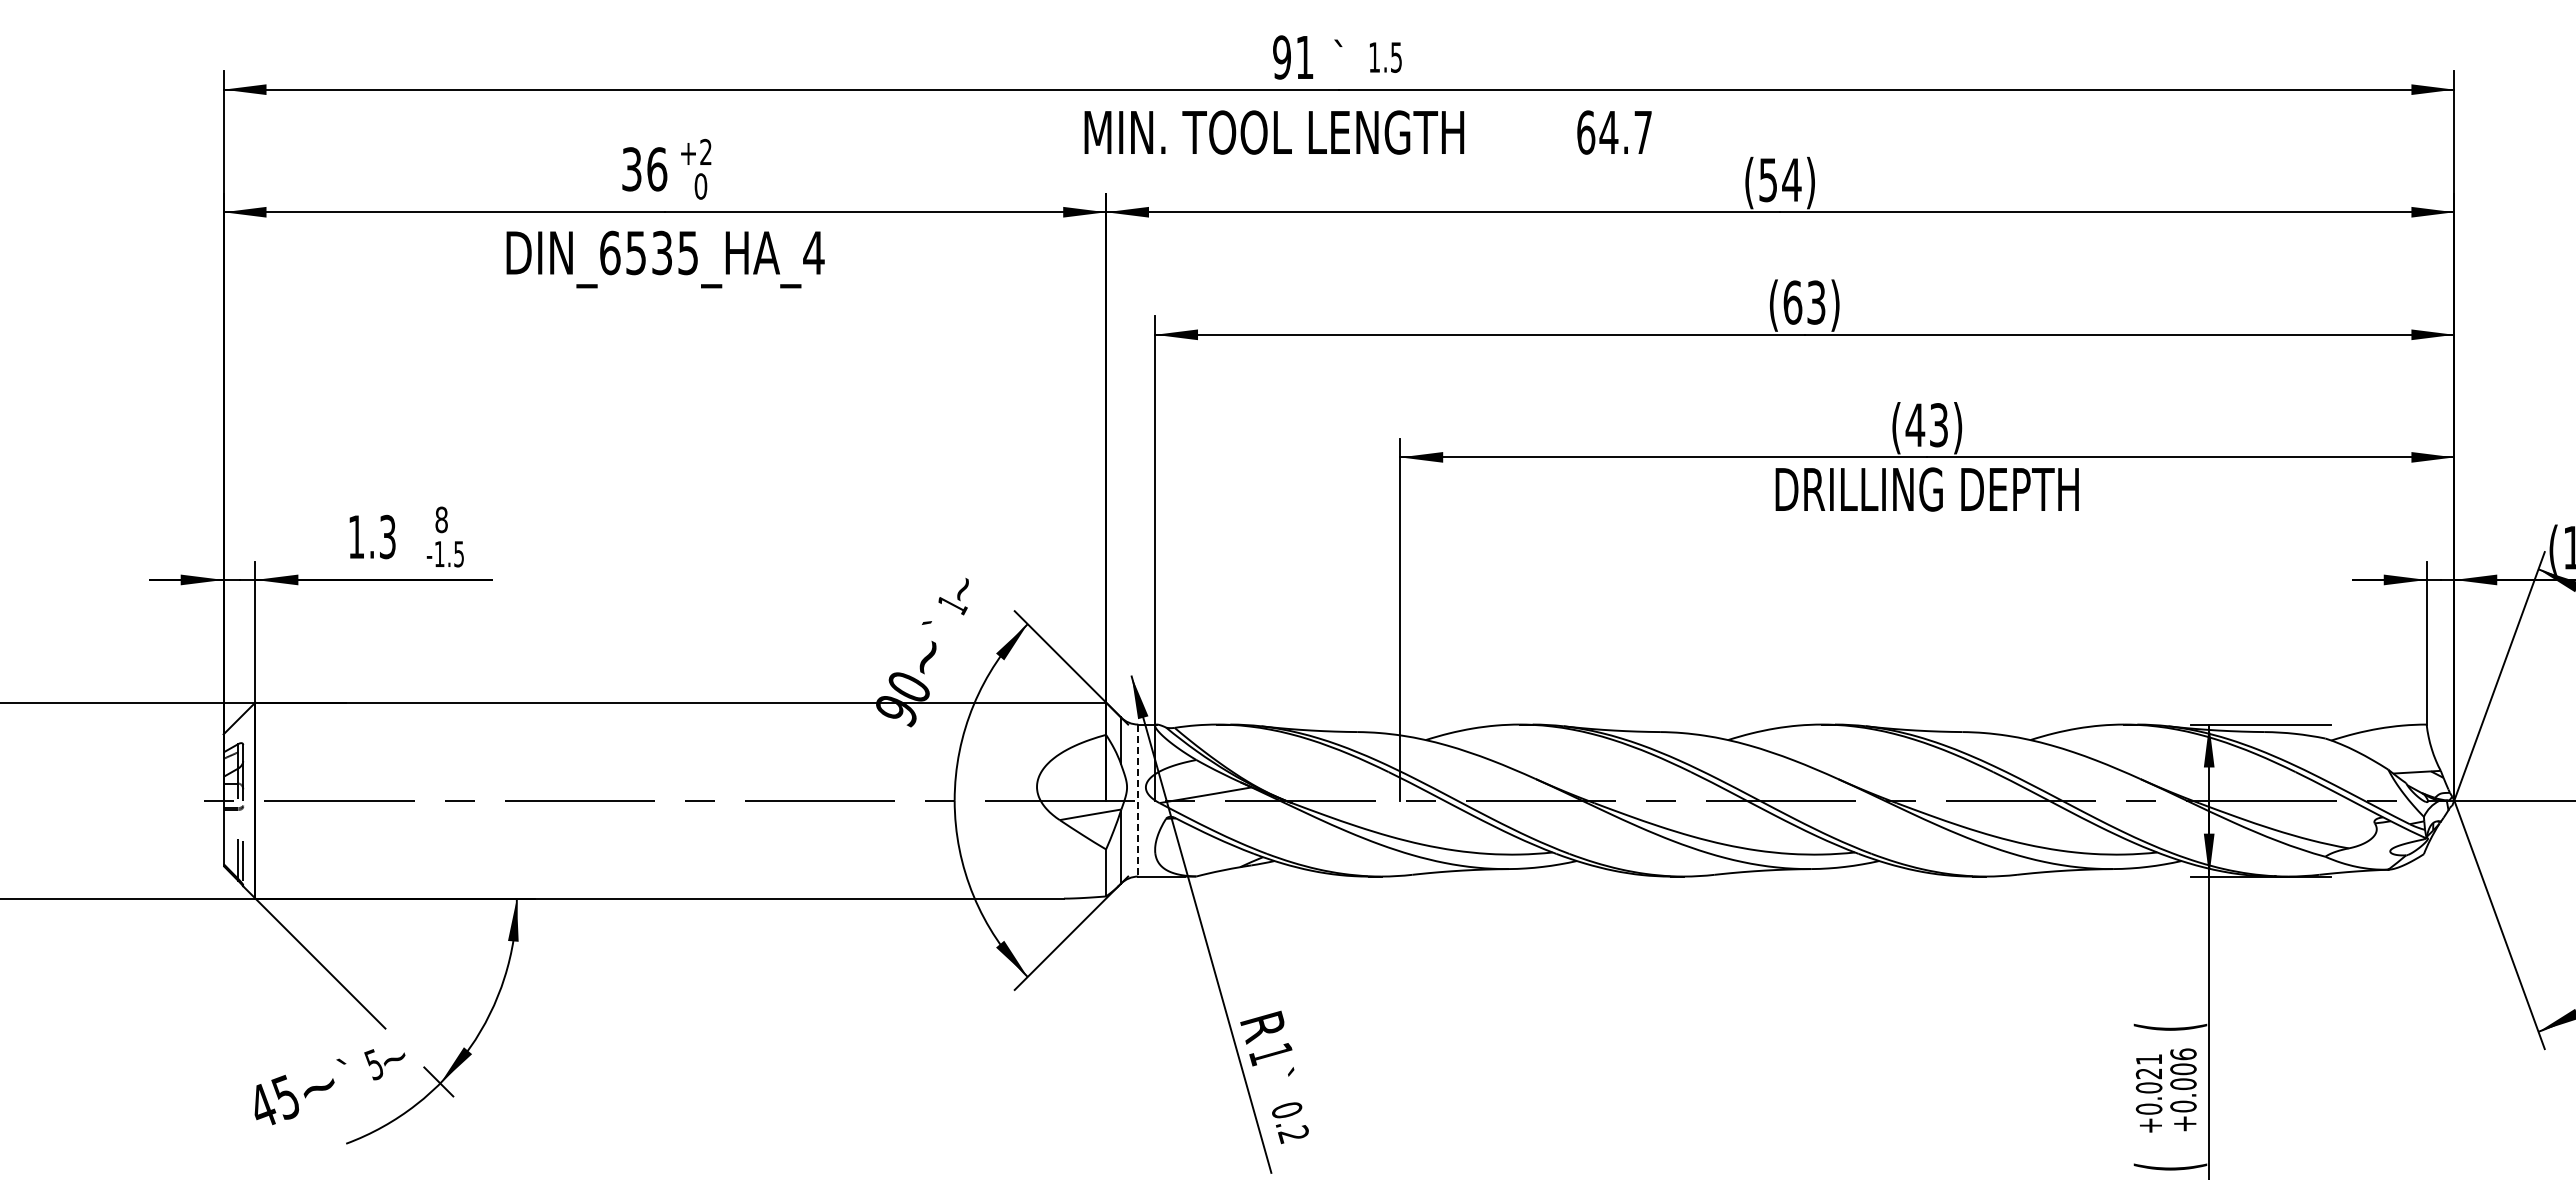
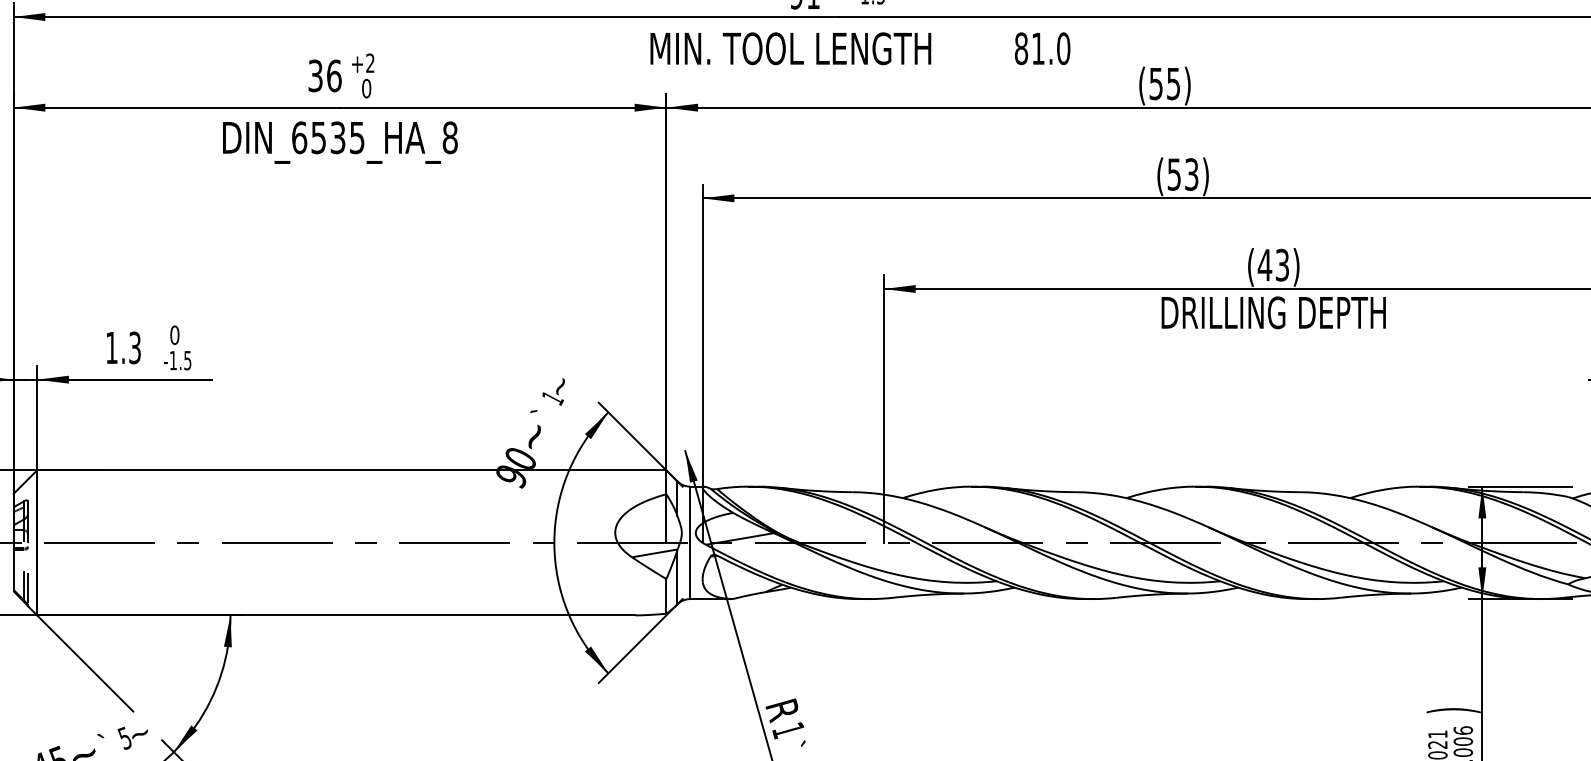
text: (1614, 132) -> (1042, 48), 64.7 -> 81.0
text: (1791, 180) -> (1173, 84), (54) -> (55)
text: (813, 252) -> (449, 137), DIN_6535_HA_4 -> DIN_6535_HA_8
text: (1792, 302) -> (1174, 174), (63) -> (53)
text: (441, 519) -> (174, 334), 8 -> 0
line: (1138, 800) -> (690, 542), dashed -> solid
text: (2170, 1026) -> (1453, 709), ( -> )

